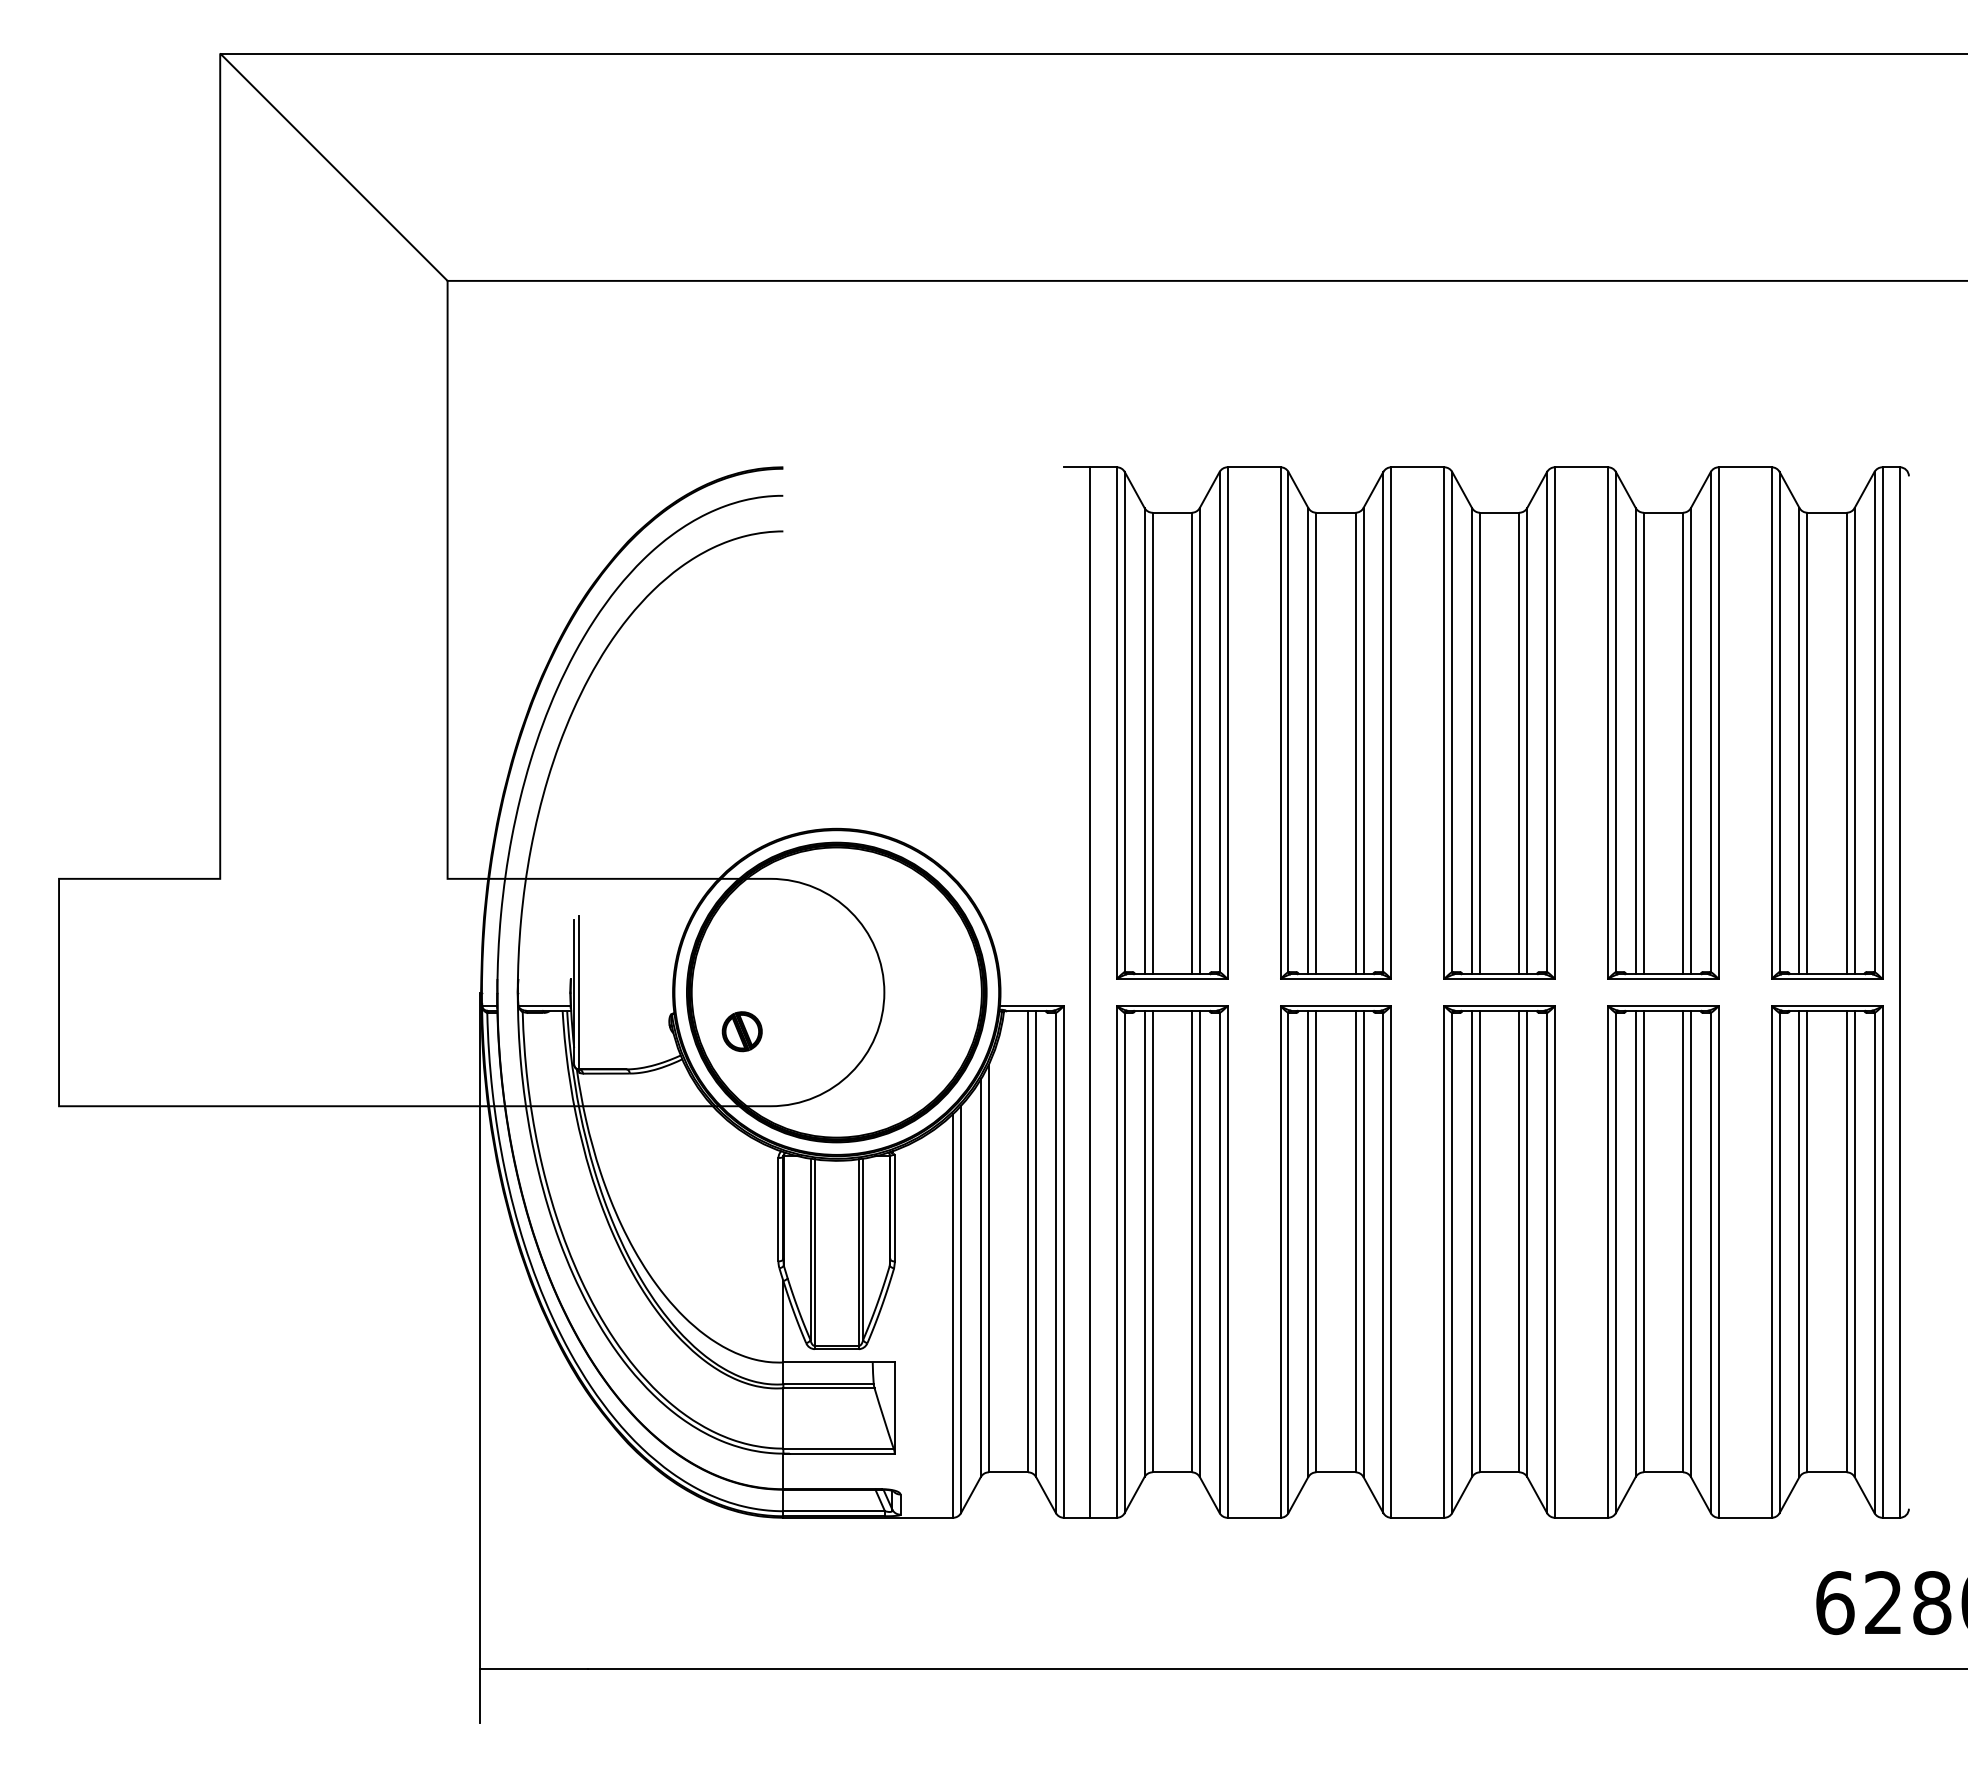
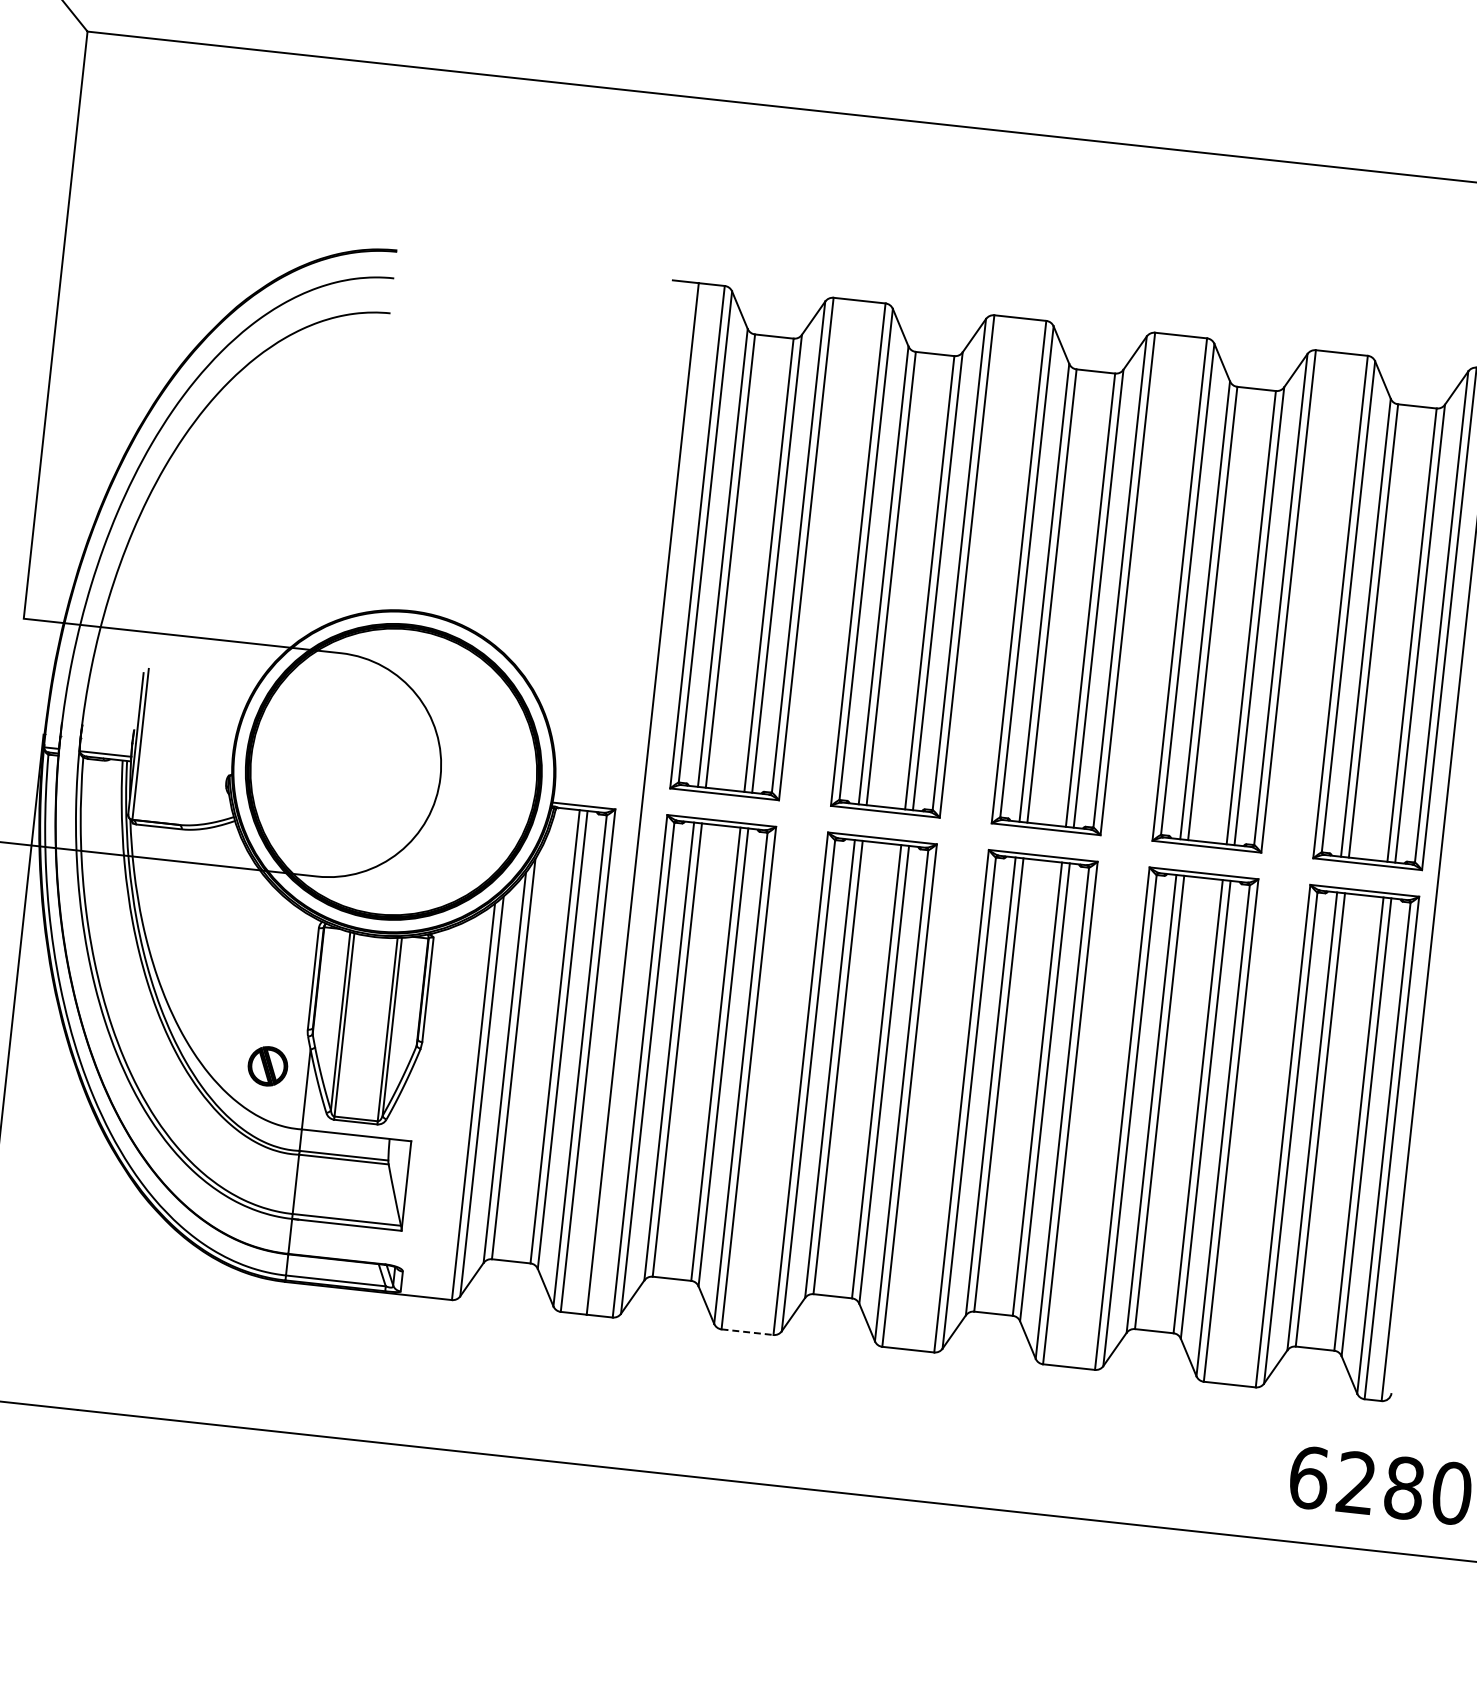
part: (741, 1031) -> (267, 1066), moved
line: (1254, 1517) -> (747, 1331), solid -> dashed

